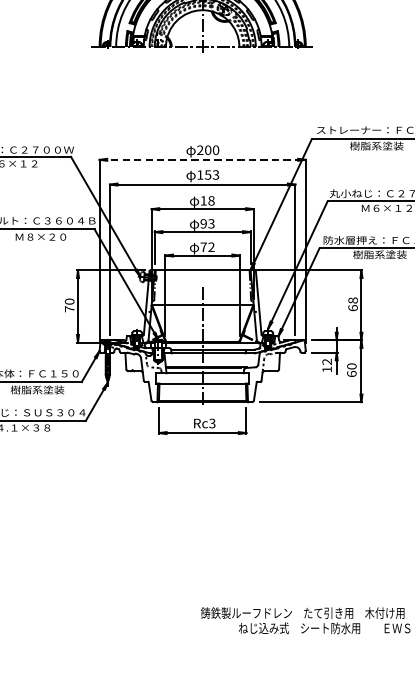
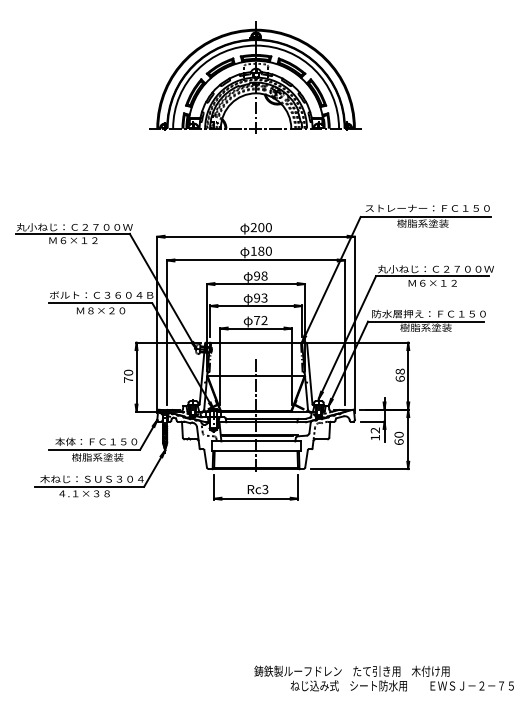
line: (203, 159) -> (256, 236), dashed -> solid
text: (211, 174) -> (264, 250), 153 -> 180
text: (204, 200) -> (257, 275), 18 -> 98

